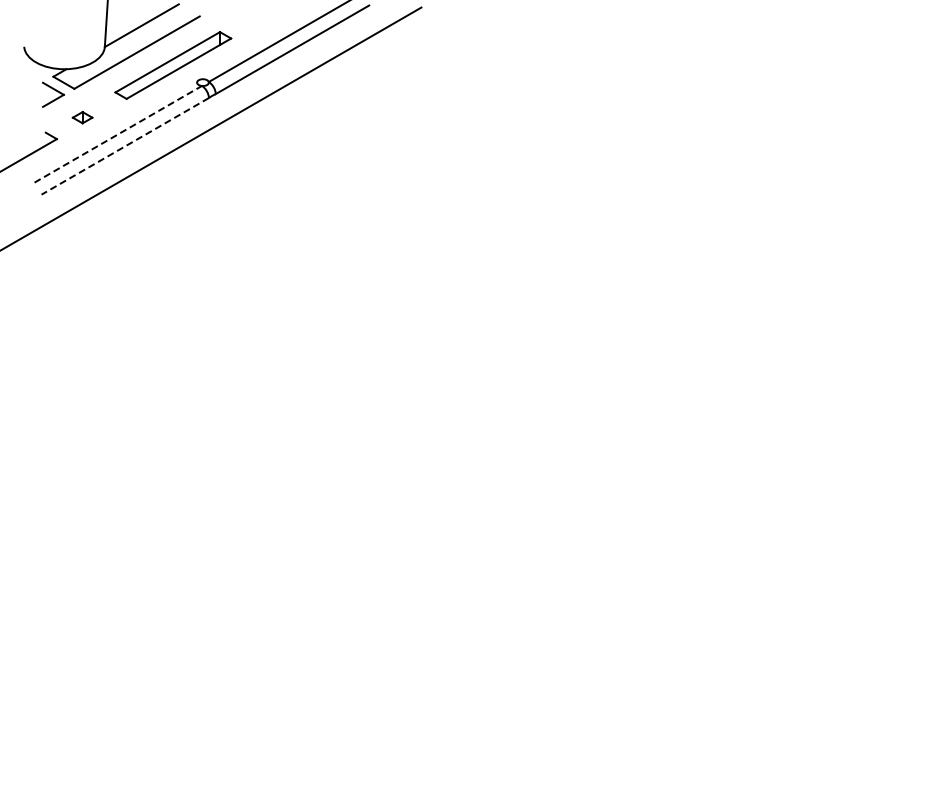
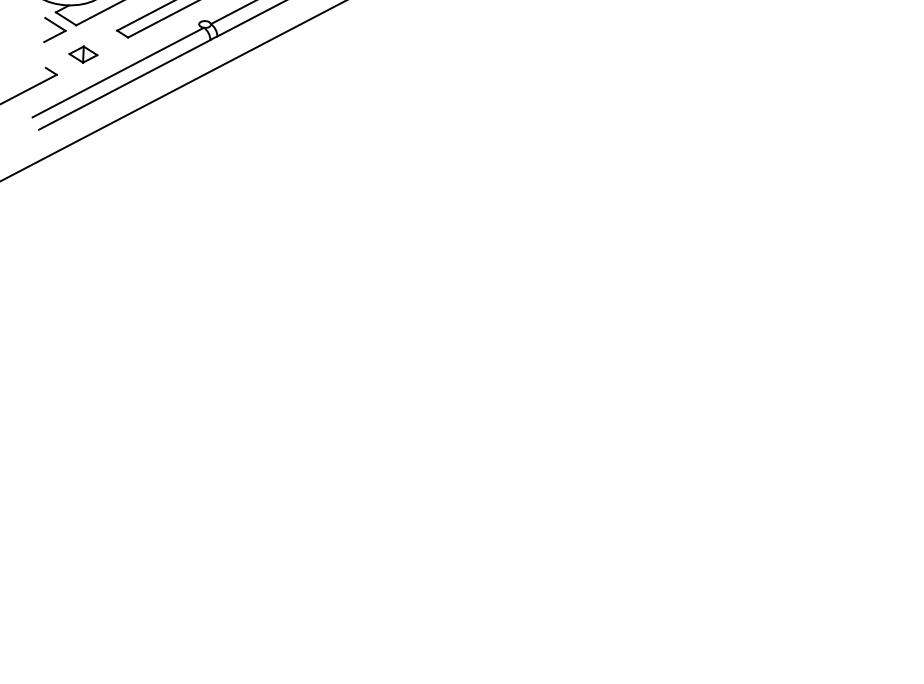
part: (82, 117) -> (83, 54), size x1.43
line: (118, 134) -> (118, 72), dashed -> solid
line: (125, 146) -> (124, 85), dashed -> solid

